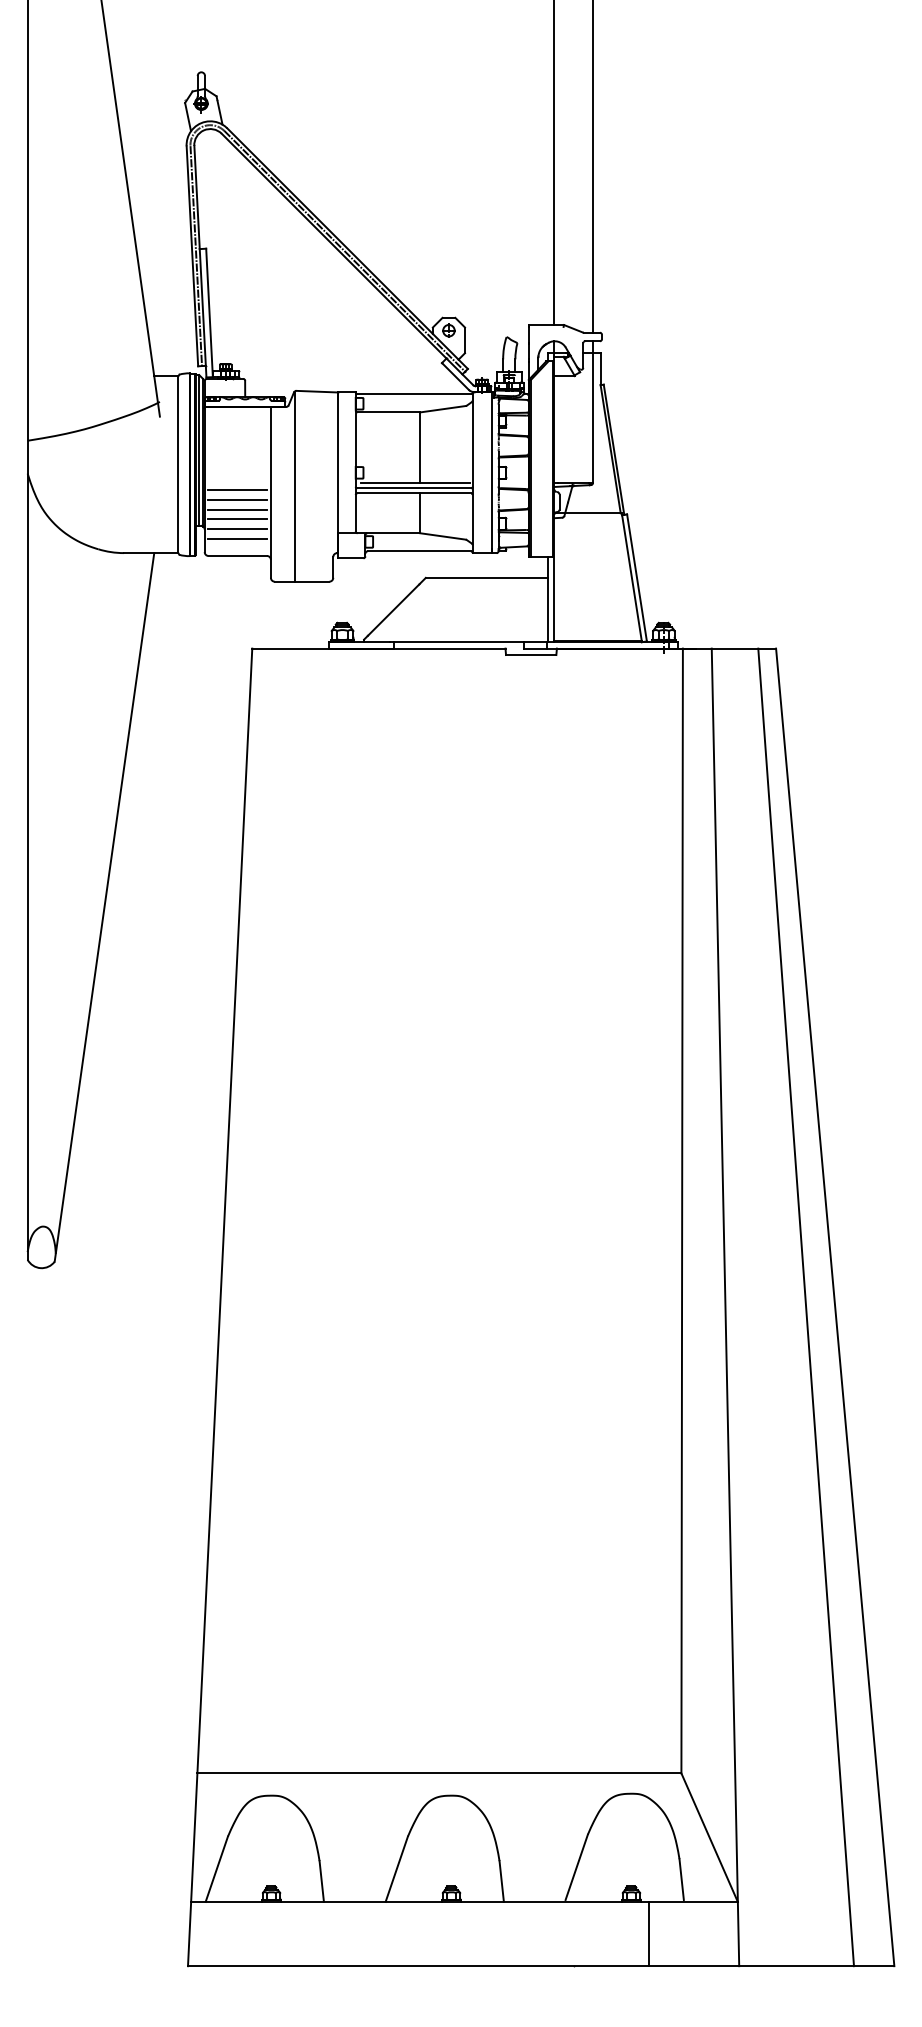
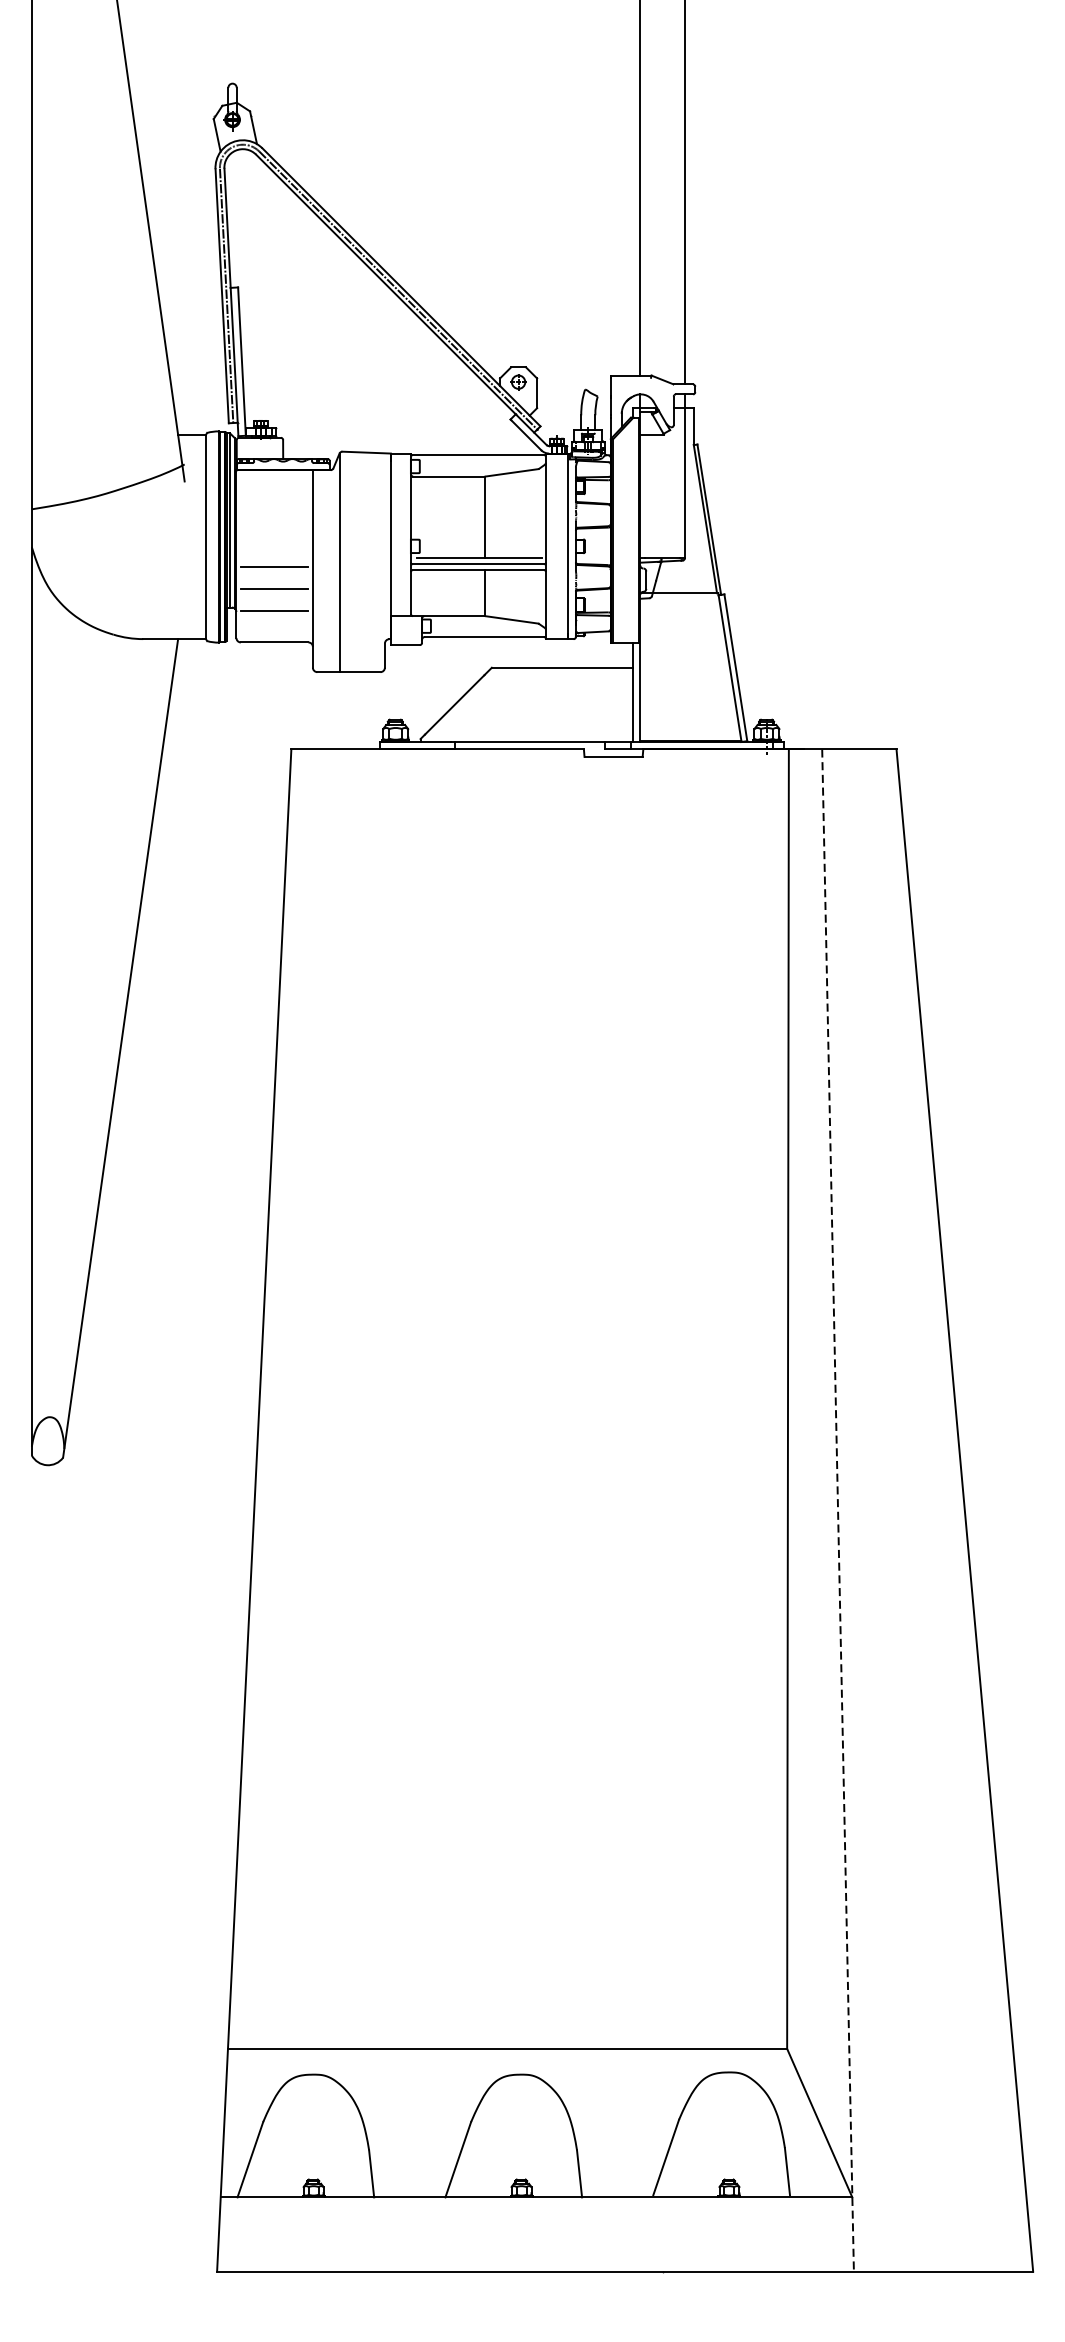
line: (237, 499) -> (274, 577), removed
line: (237, 519) -> (274, 600), removed
line: (237, 538) -> (274, 622), removed
line: (725, 1307) -> (838, 1510), solid -> dashed
line: (805, 1307) -> (930, 1510), removed
line: (648, 1933) -> (749, 2233), removed

